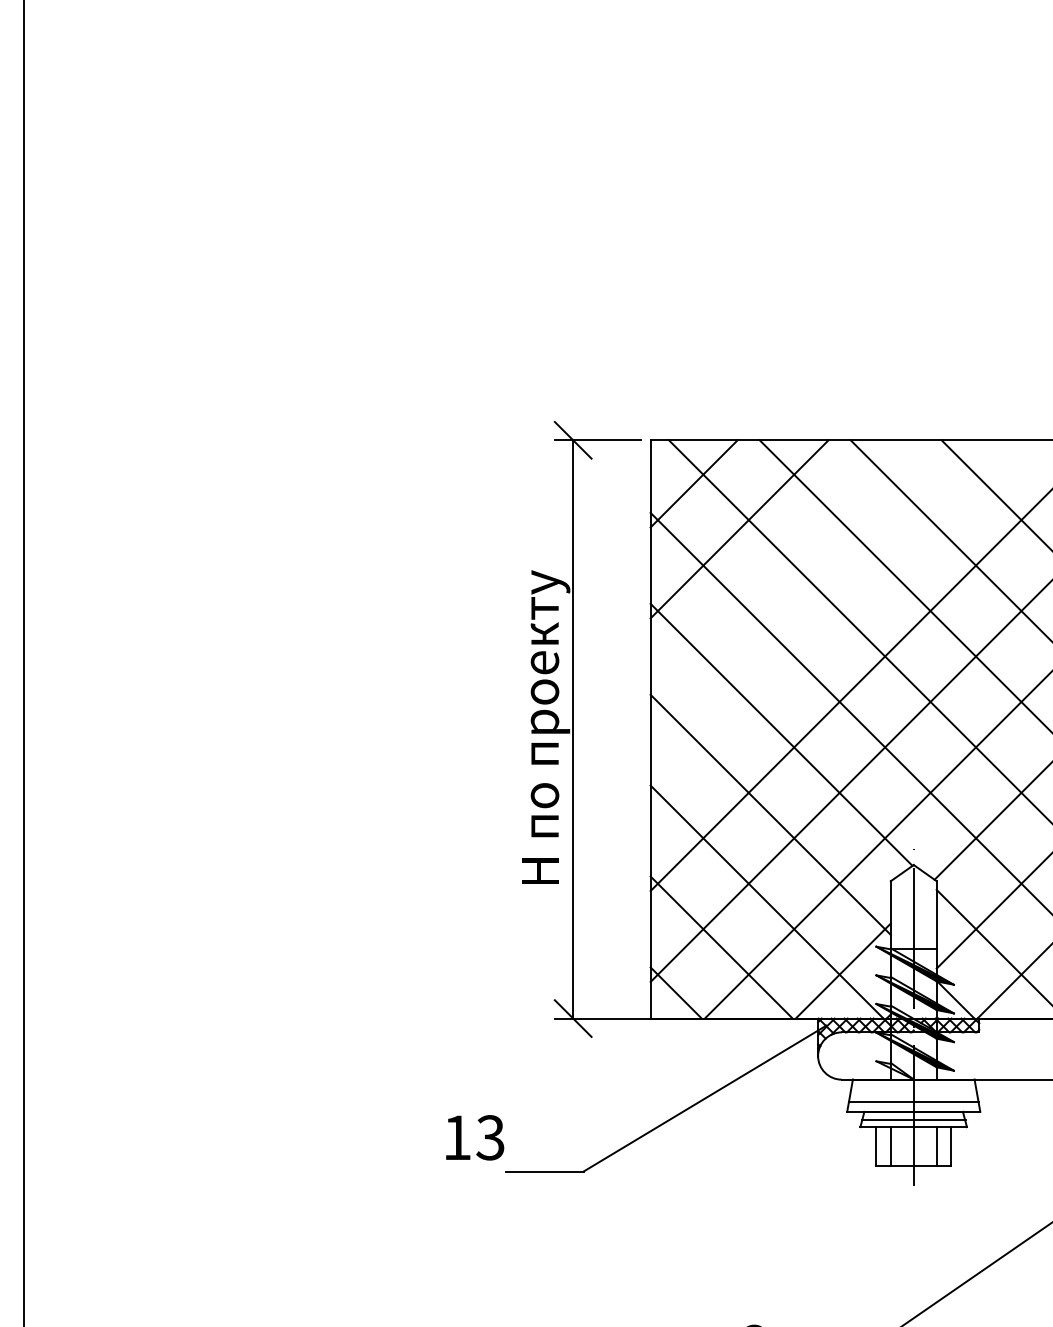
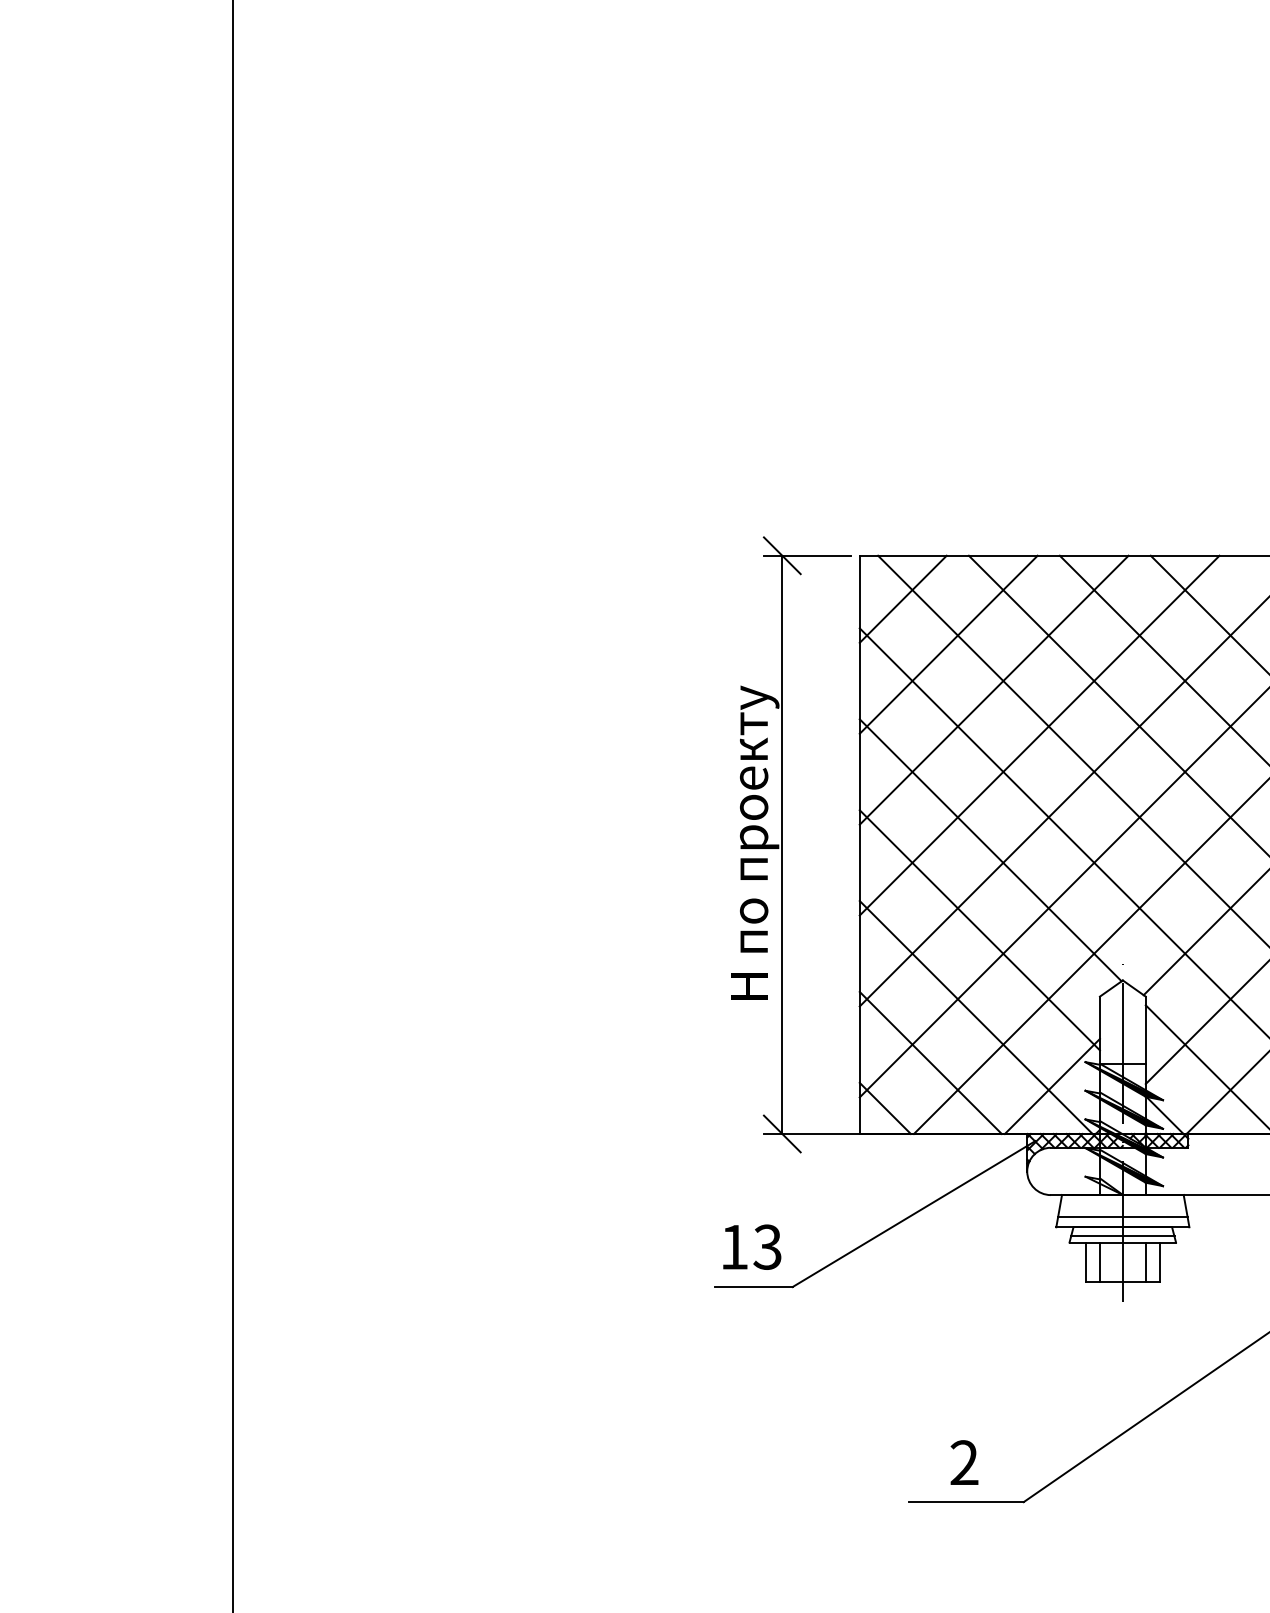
line: (784, 574) -> (993, 689), added
line: (830, 620) -> (1039, 735), added
text: (475, 1137) -> (752, 1246), moved

